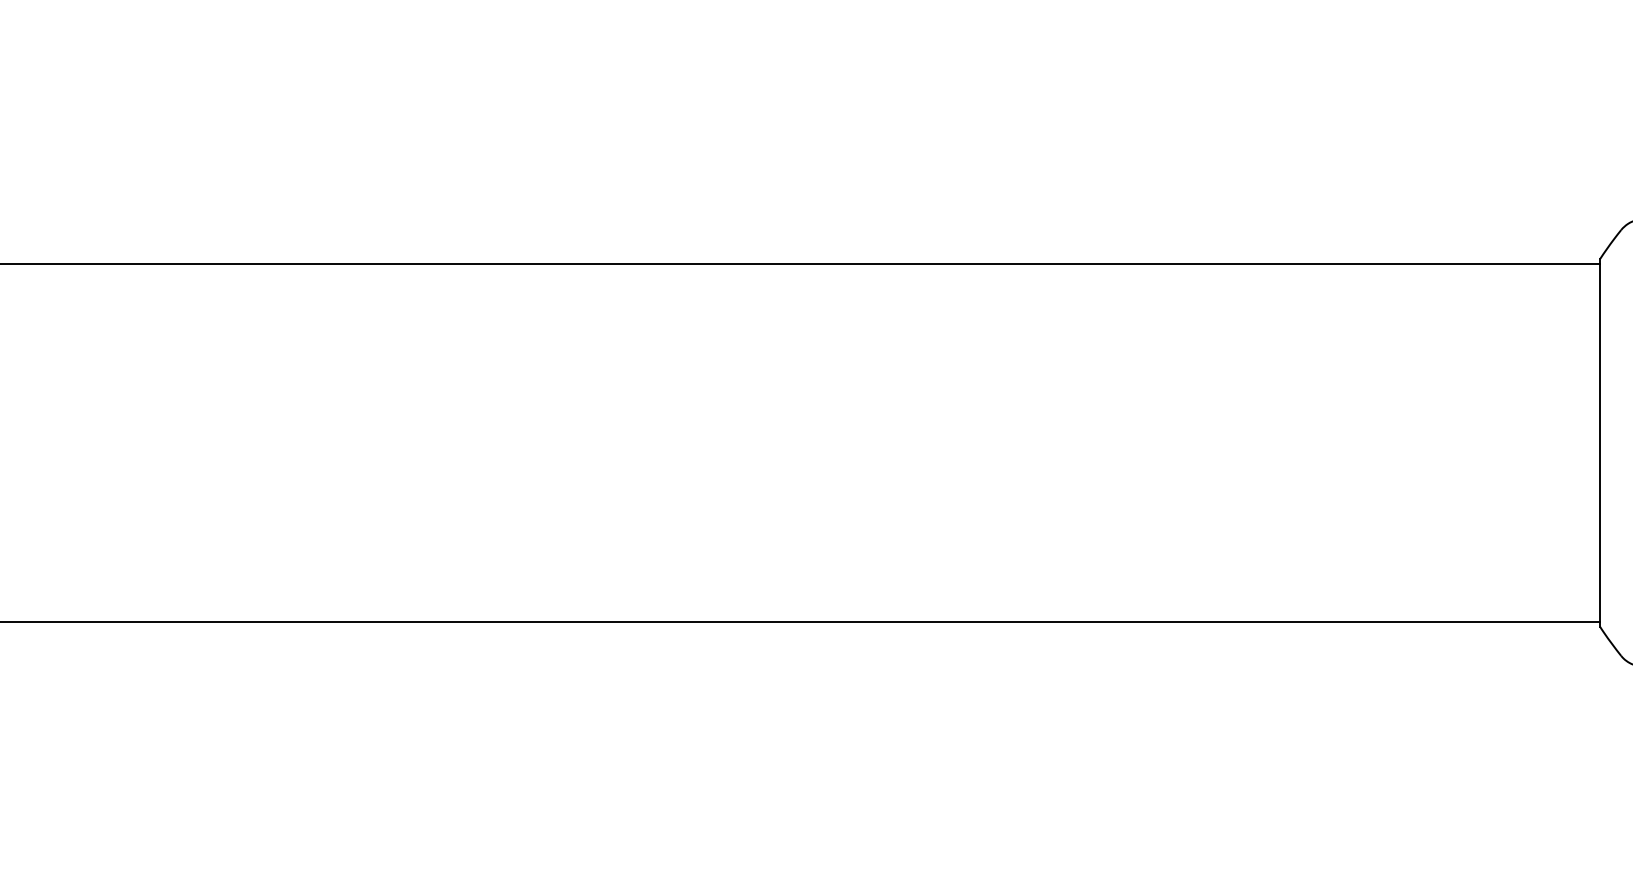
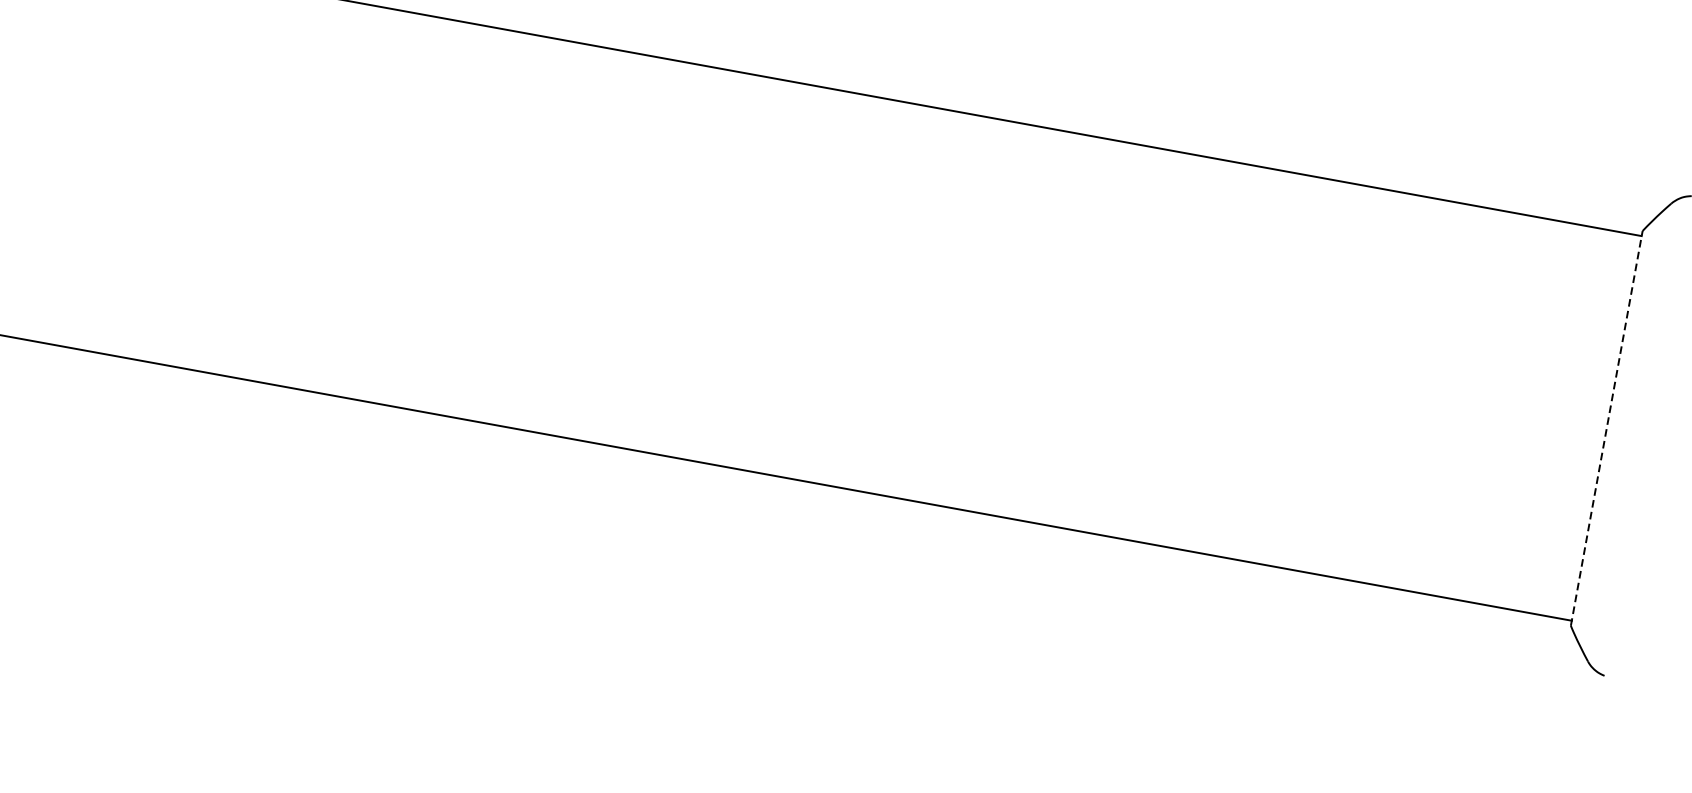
line: (1599, 442) -> (1606, 427), solid -> dashed

